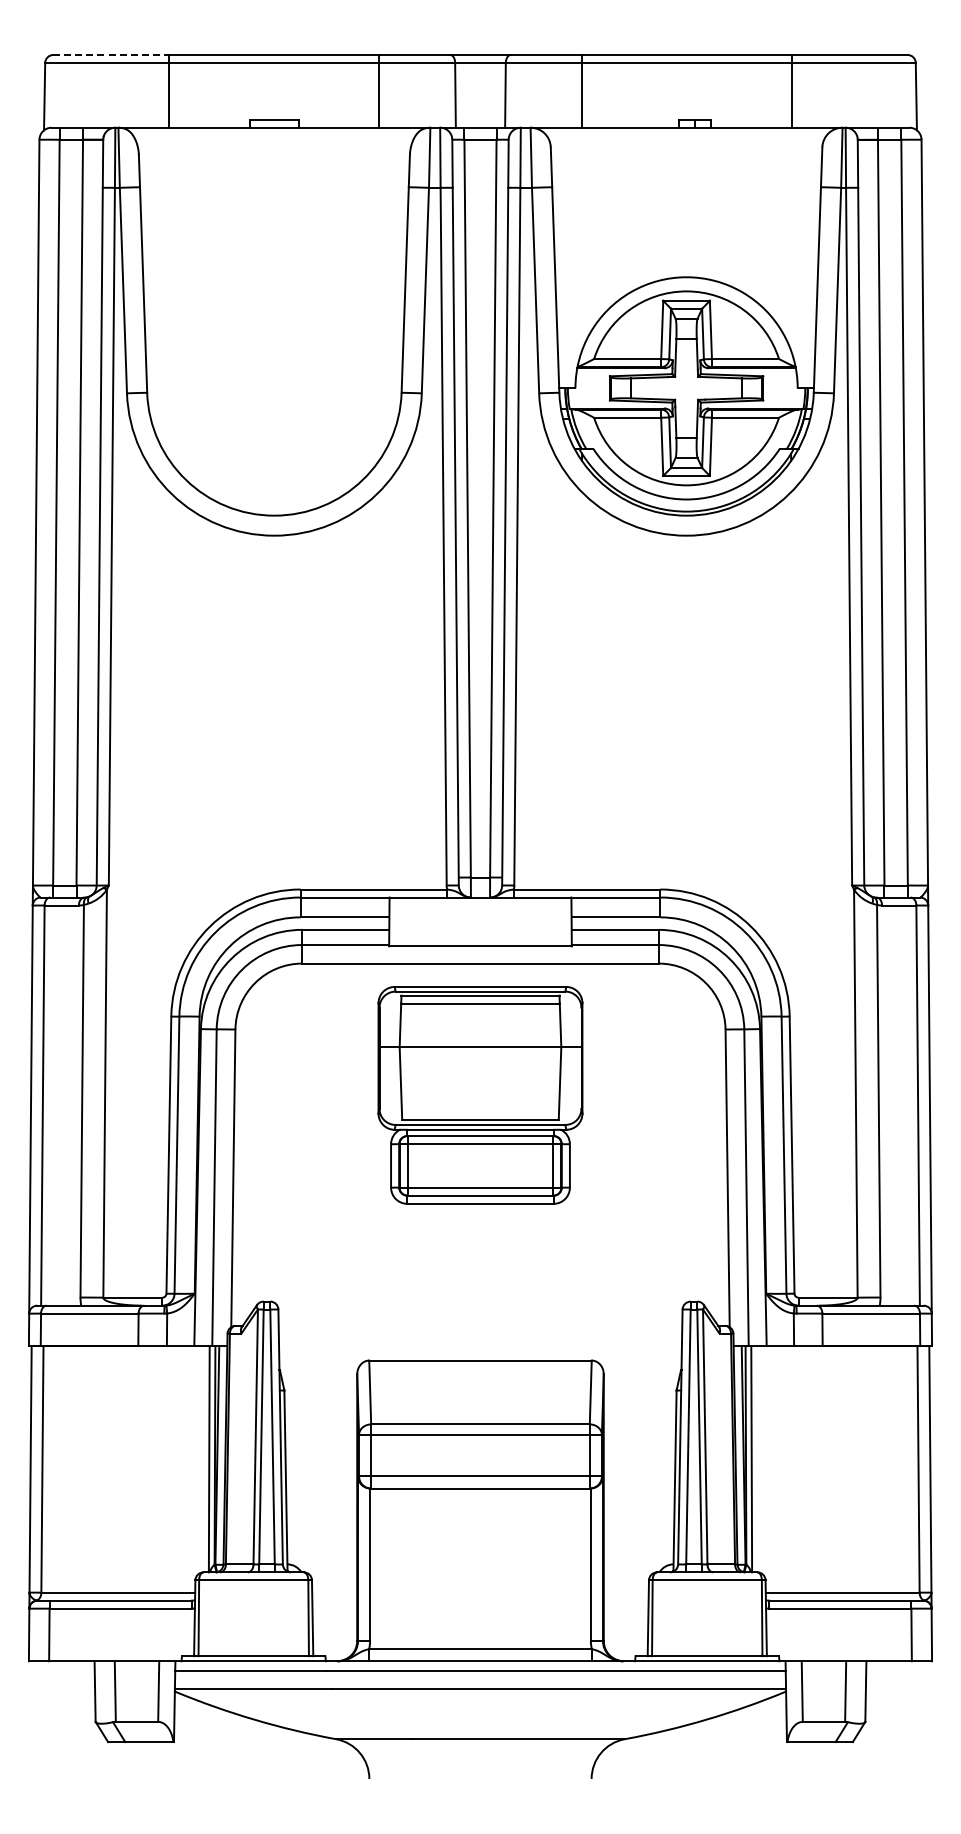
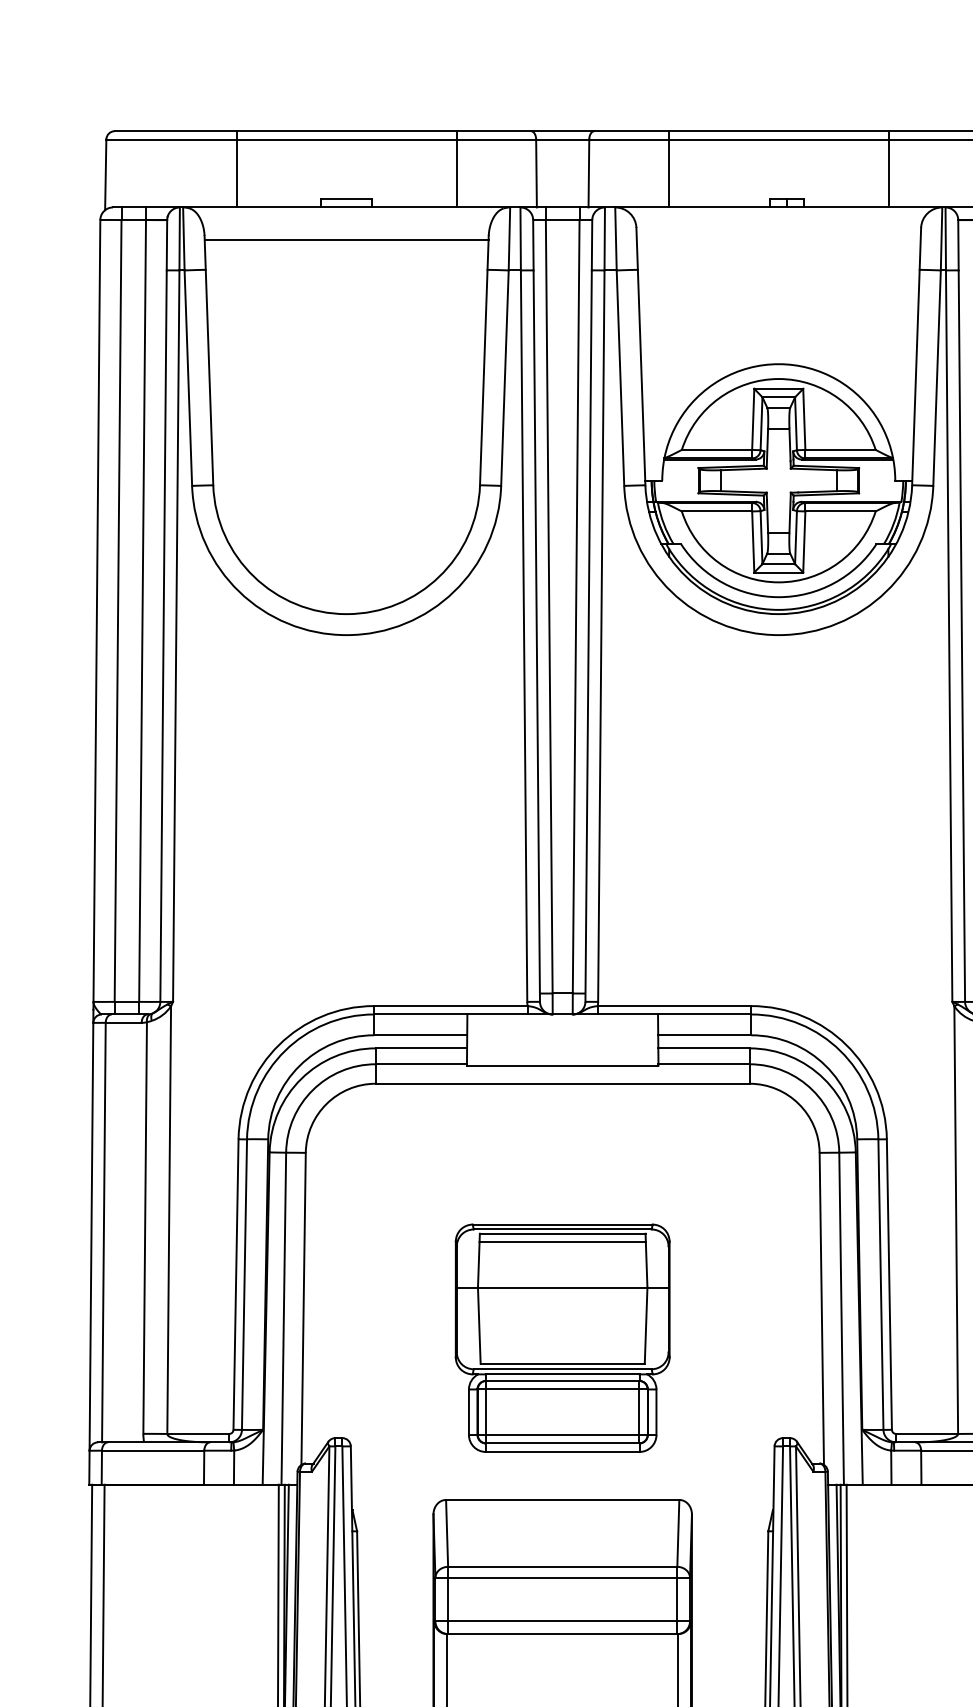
line: (111, 55) -> (175, 131), dashed -> solid
line: (274, 158) -> (346, 239), added
part: (480, 1095) -> (562, 1338), moved

